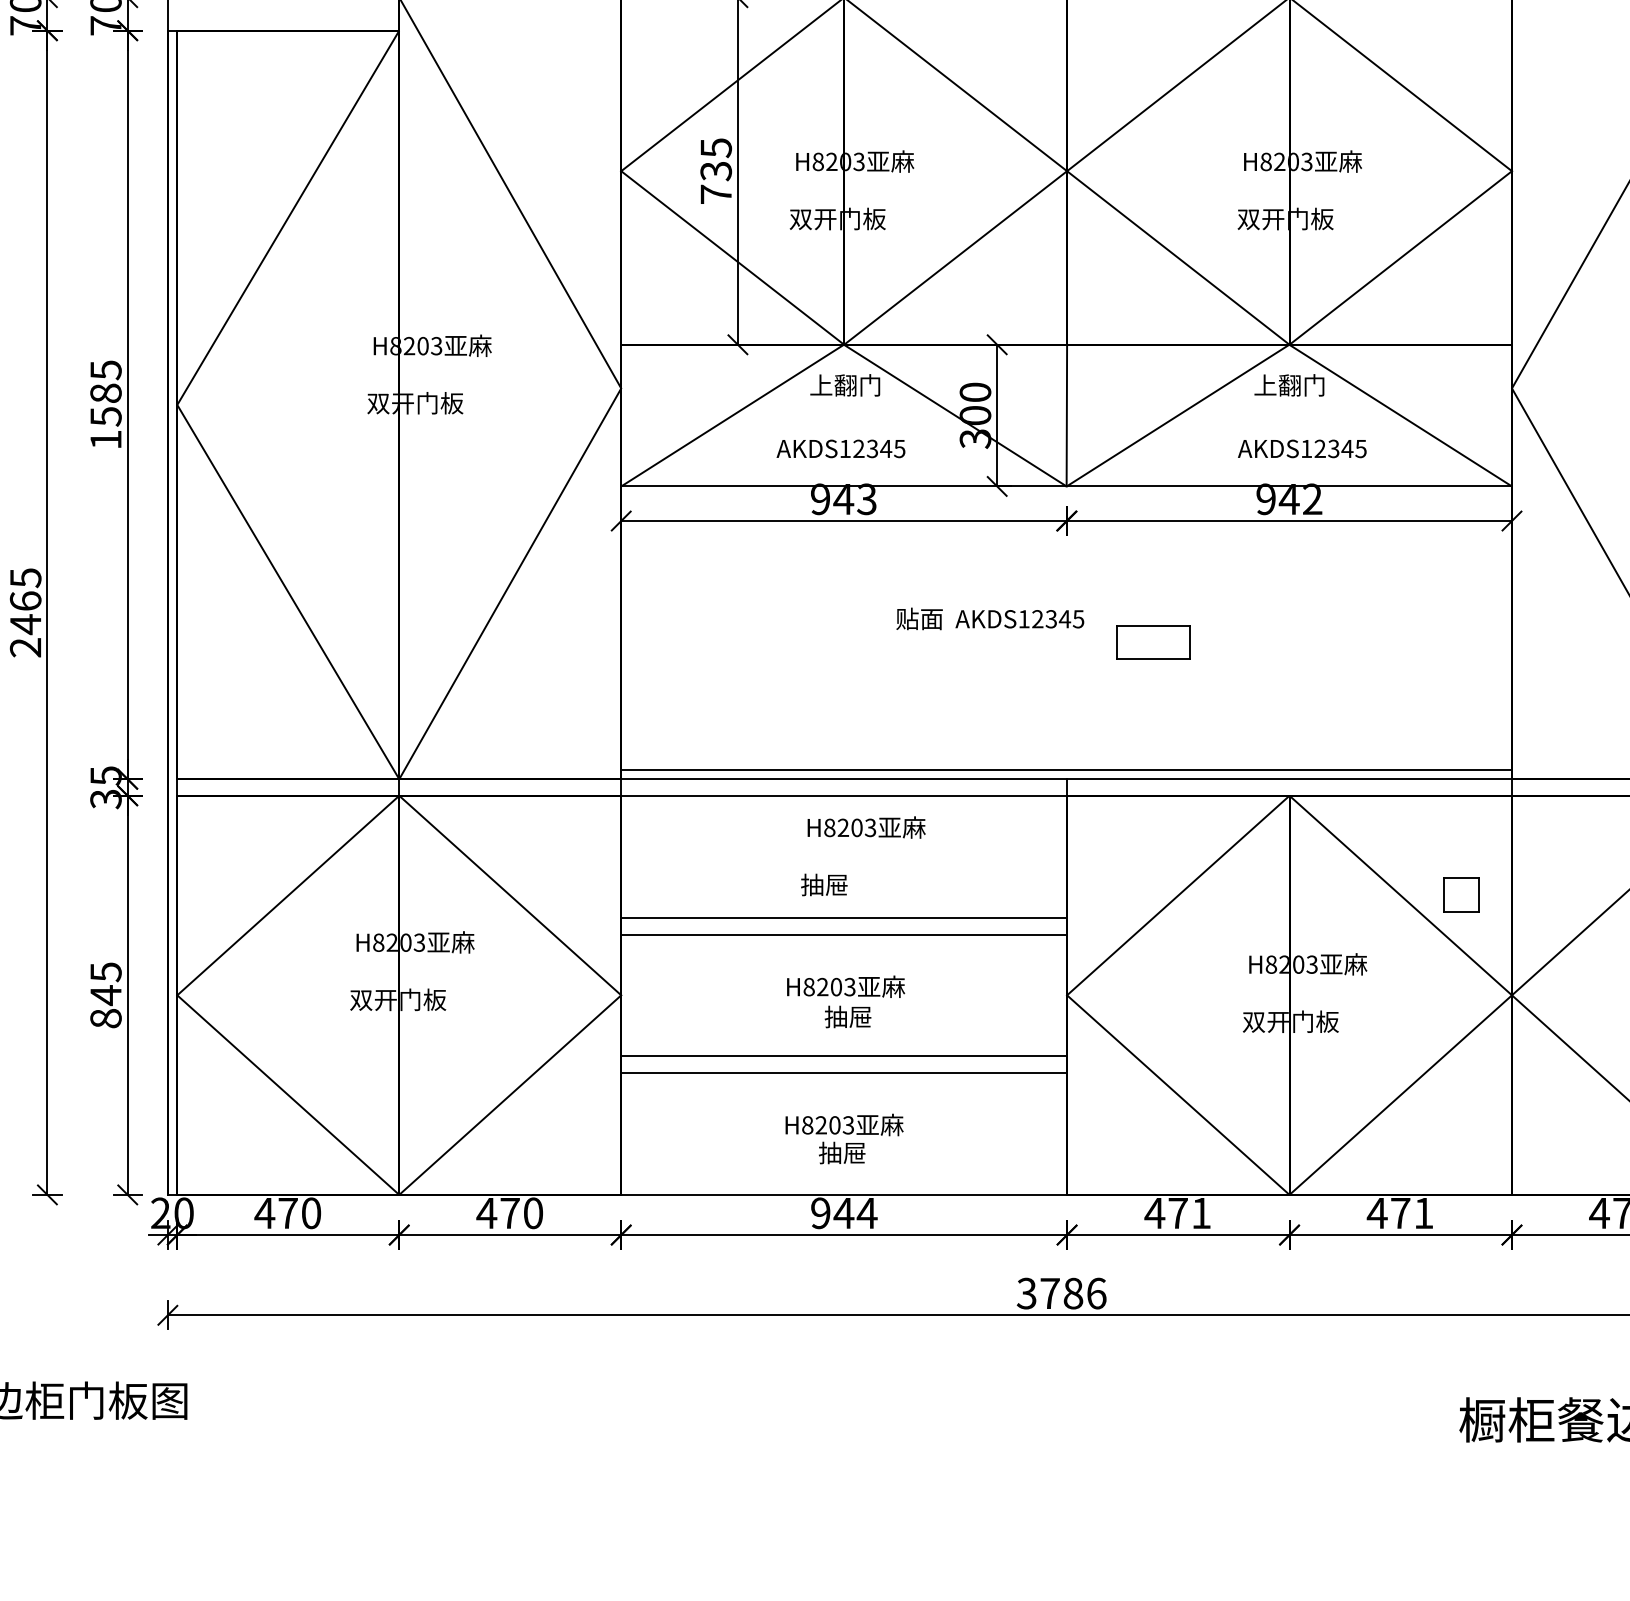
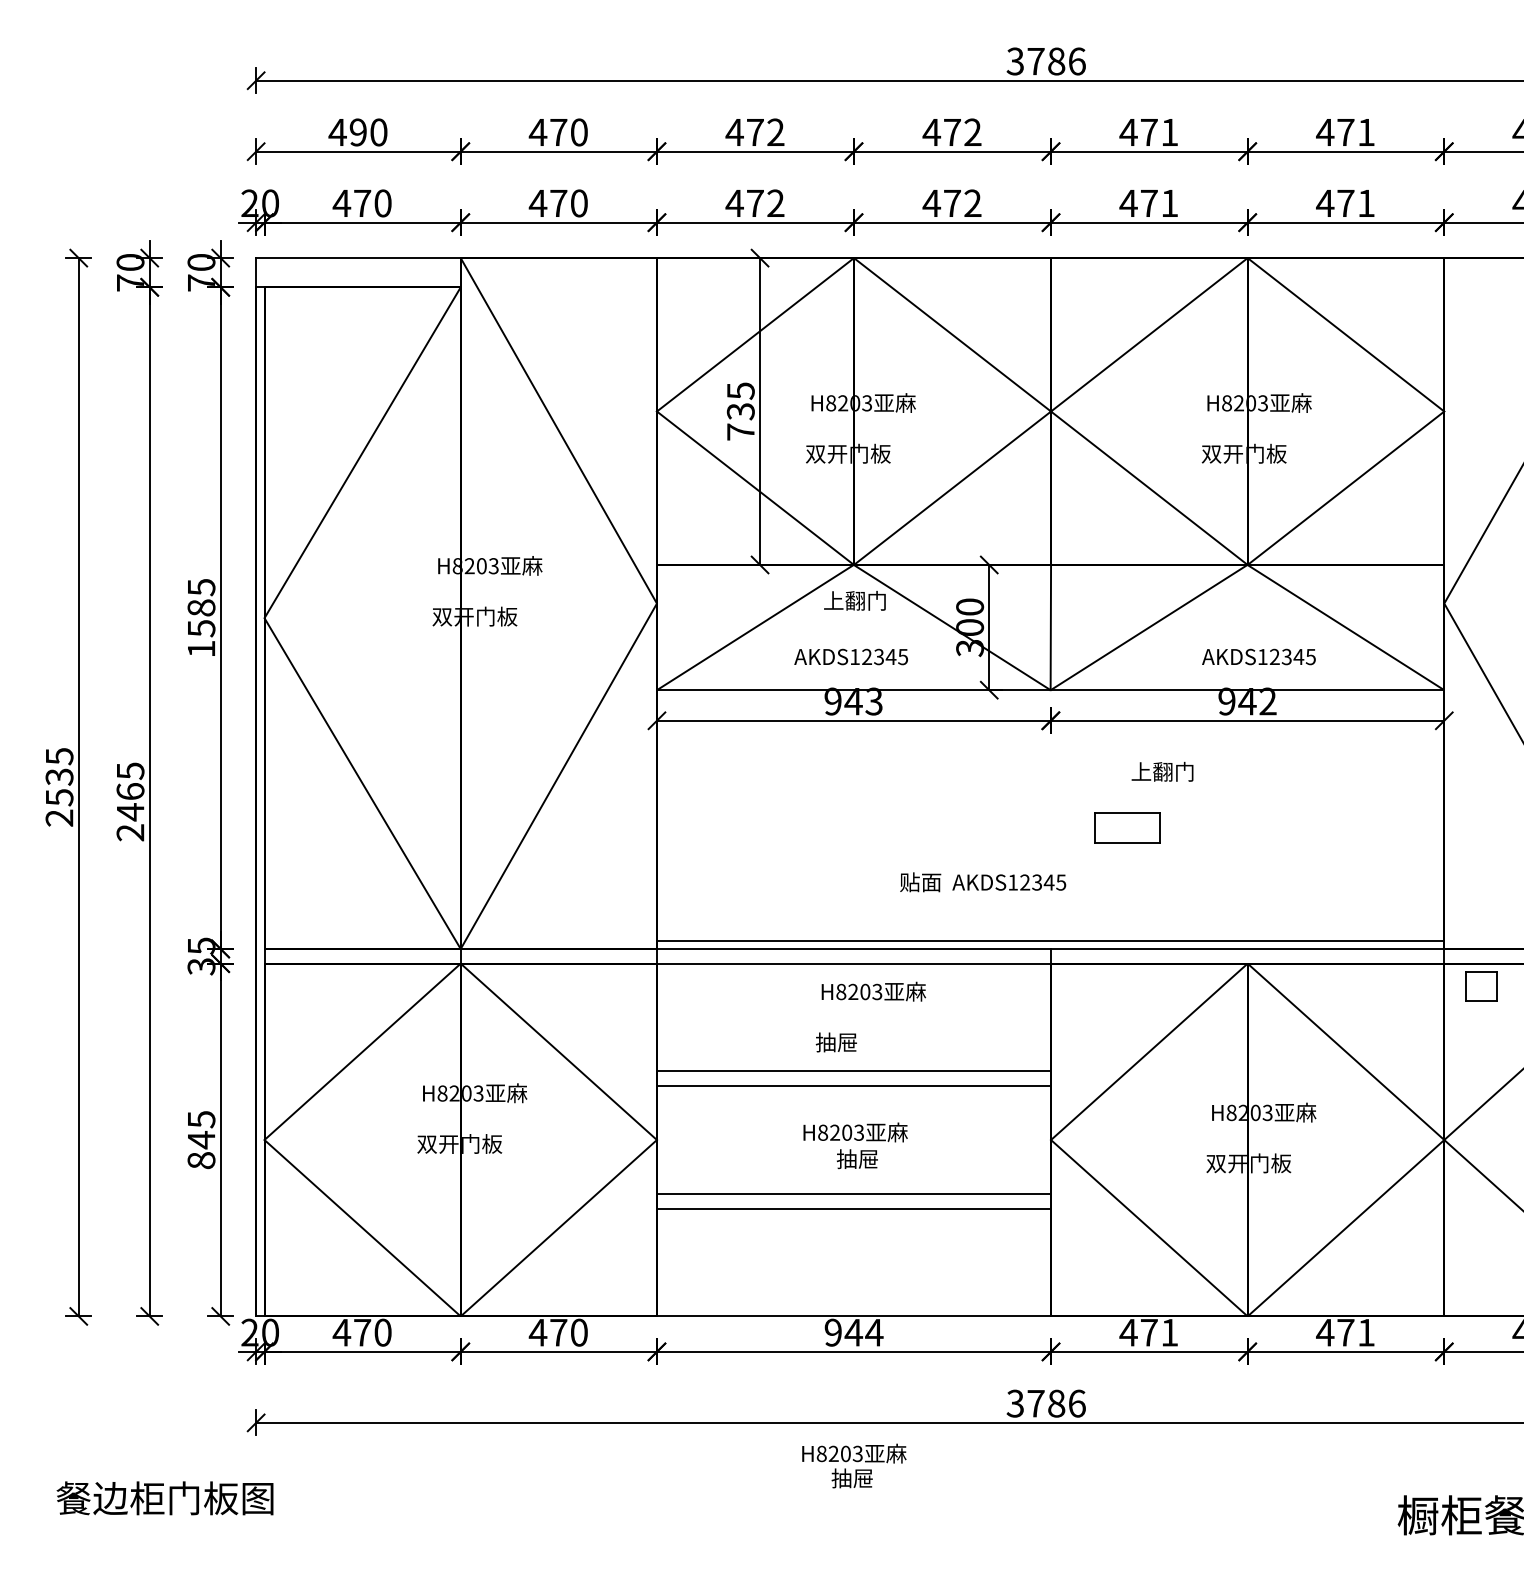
text: (1289, 384) -> (1162, 771), moved
text: (990, 619) -> (983, 882), moved
part: (1461, 895) -> (1481, 986), moved
text: (844, 1138) -> (854, 1465), moved

